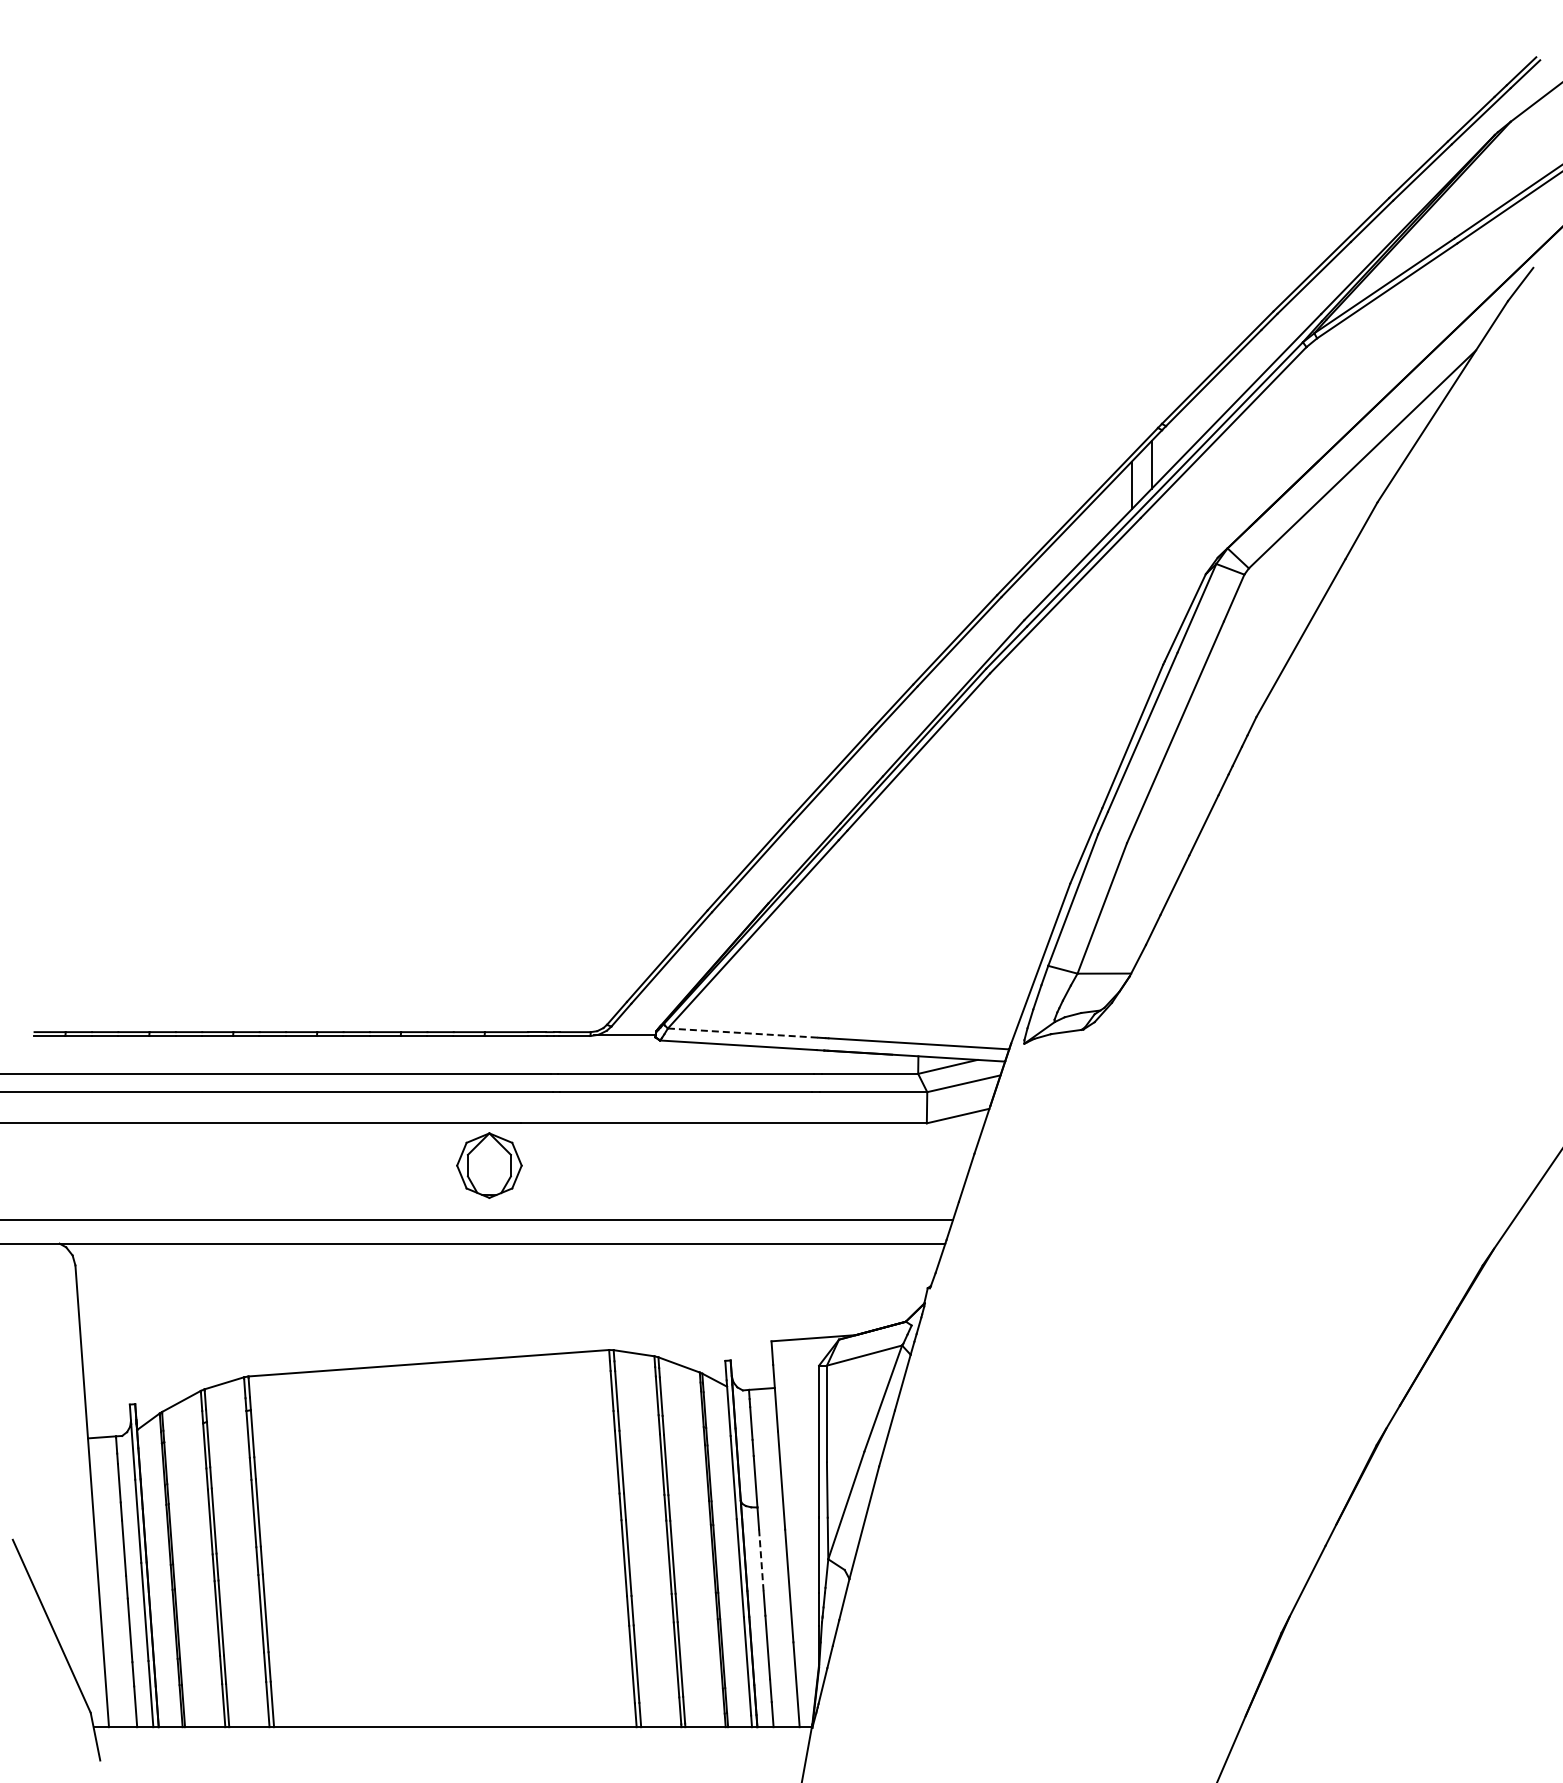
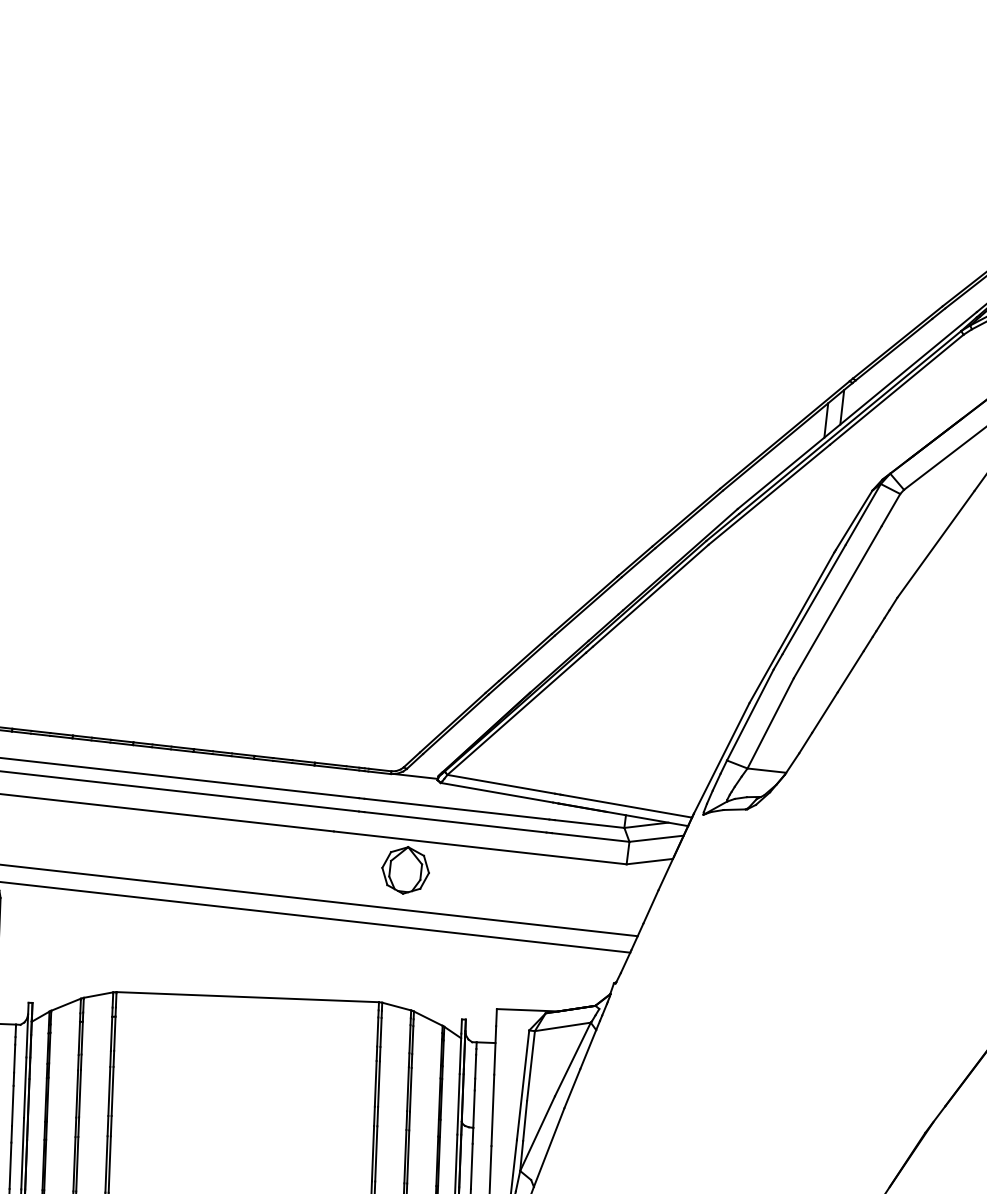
line: (743, 1033) -> (501, 784), dashed -> solid
part: (489, 1165) -> (405, 870), moved
line: (761, 1560) -> (471, 1166), dashed -> solid

